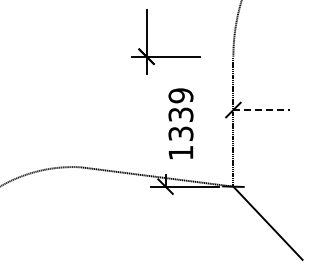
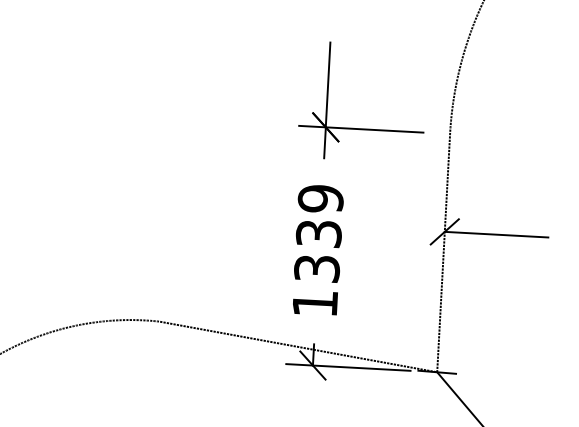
part: (165, 56) -> (360, 128), moved
line: (262, 110) -> (498, 235), dashed -> solid
text: (180, 123) -> (317, 249), moved

